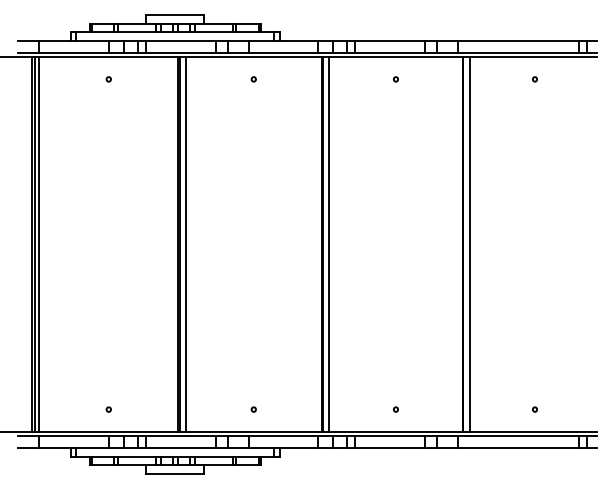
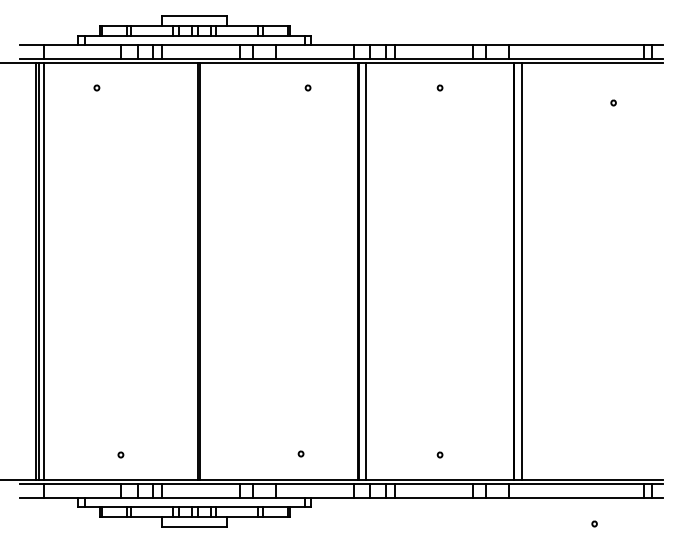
part: (108, 78) -> (96, 87), moved
part: (253, 78) -> (307, 87), moved
part: (534, 78) -> (613, 102), moved
line: (185, 244) -> (206, 271), removed
part: (253, 409) -> (300, 453), moved
part: (534, 409) -> (594, 523), moved

